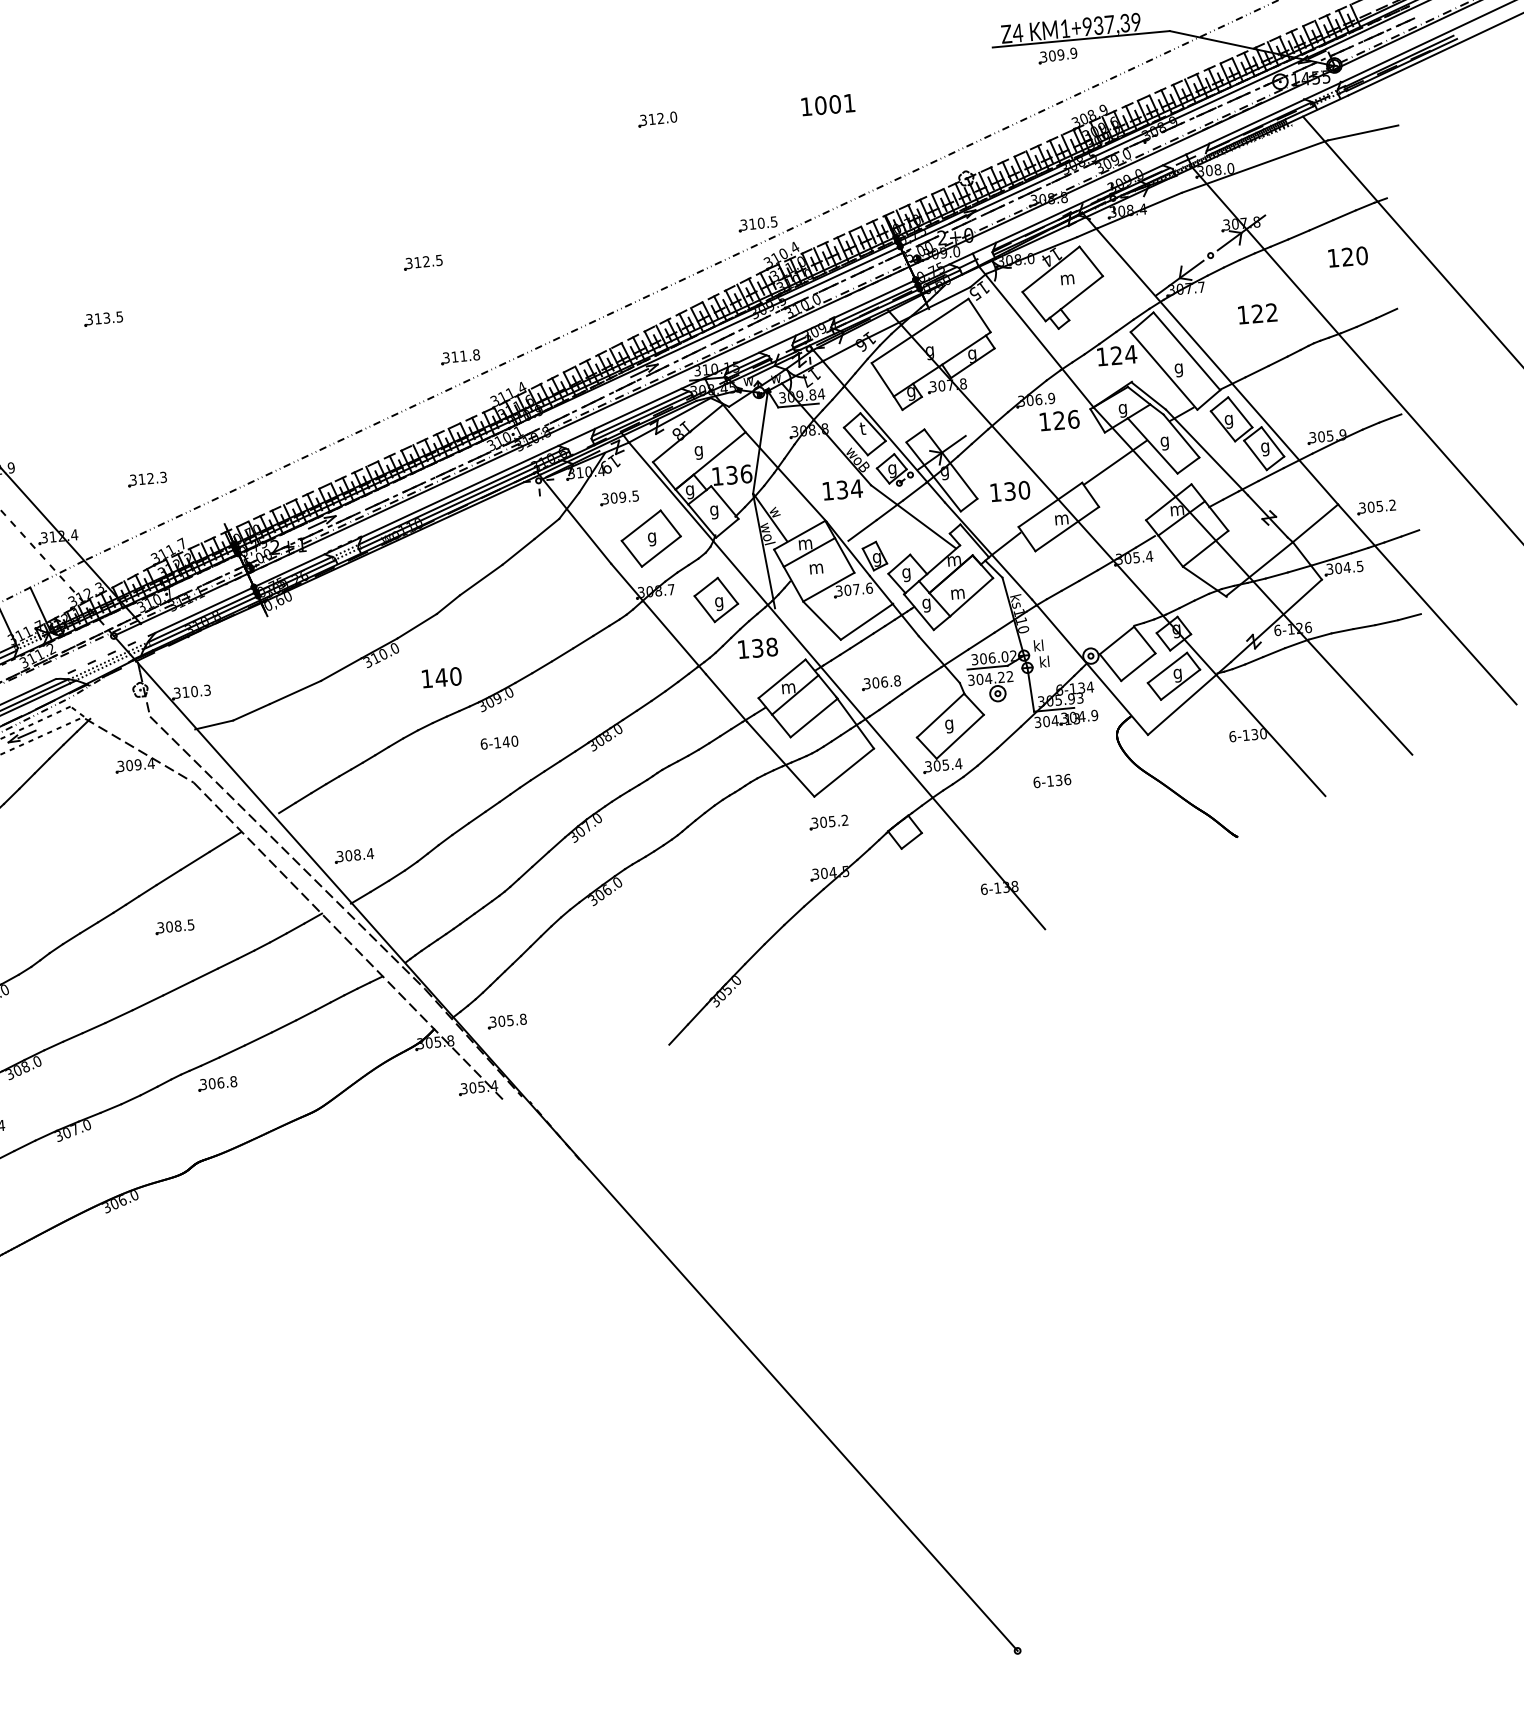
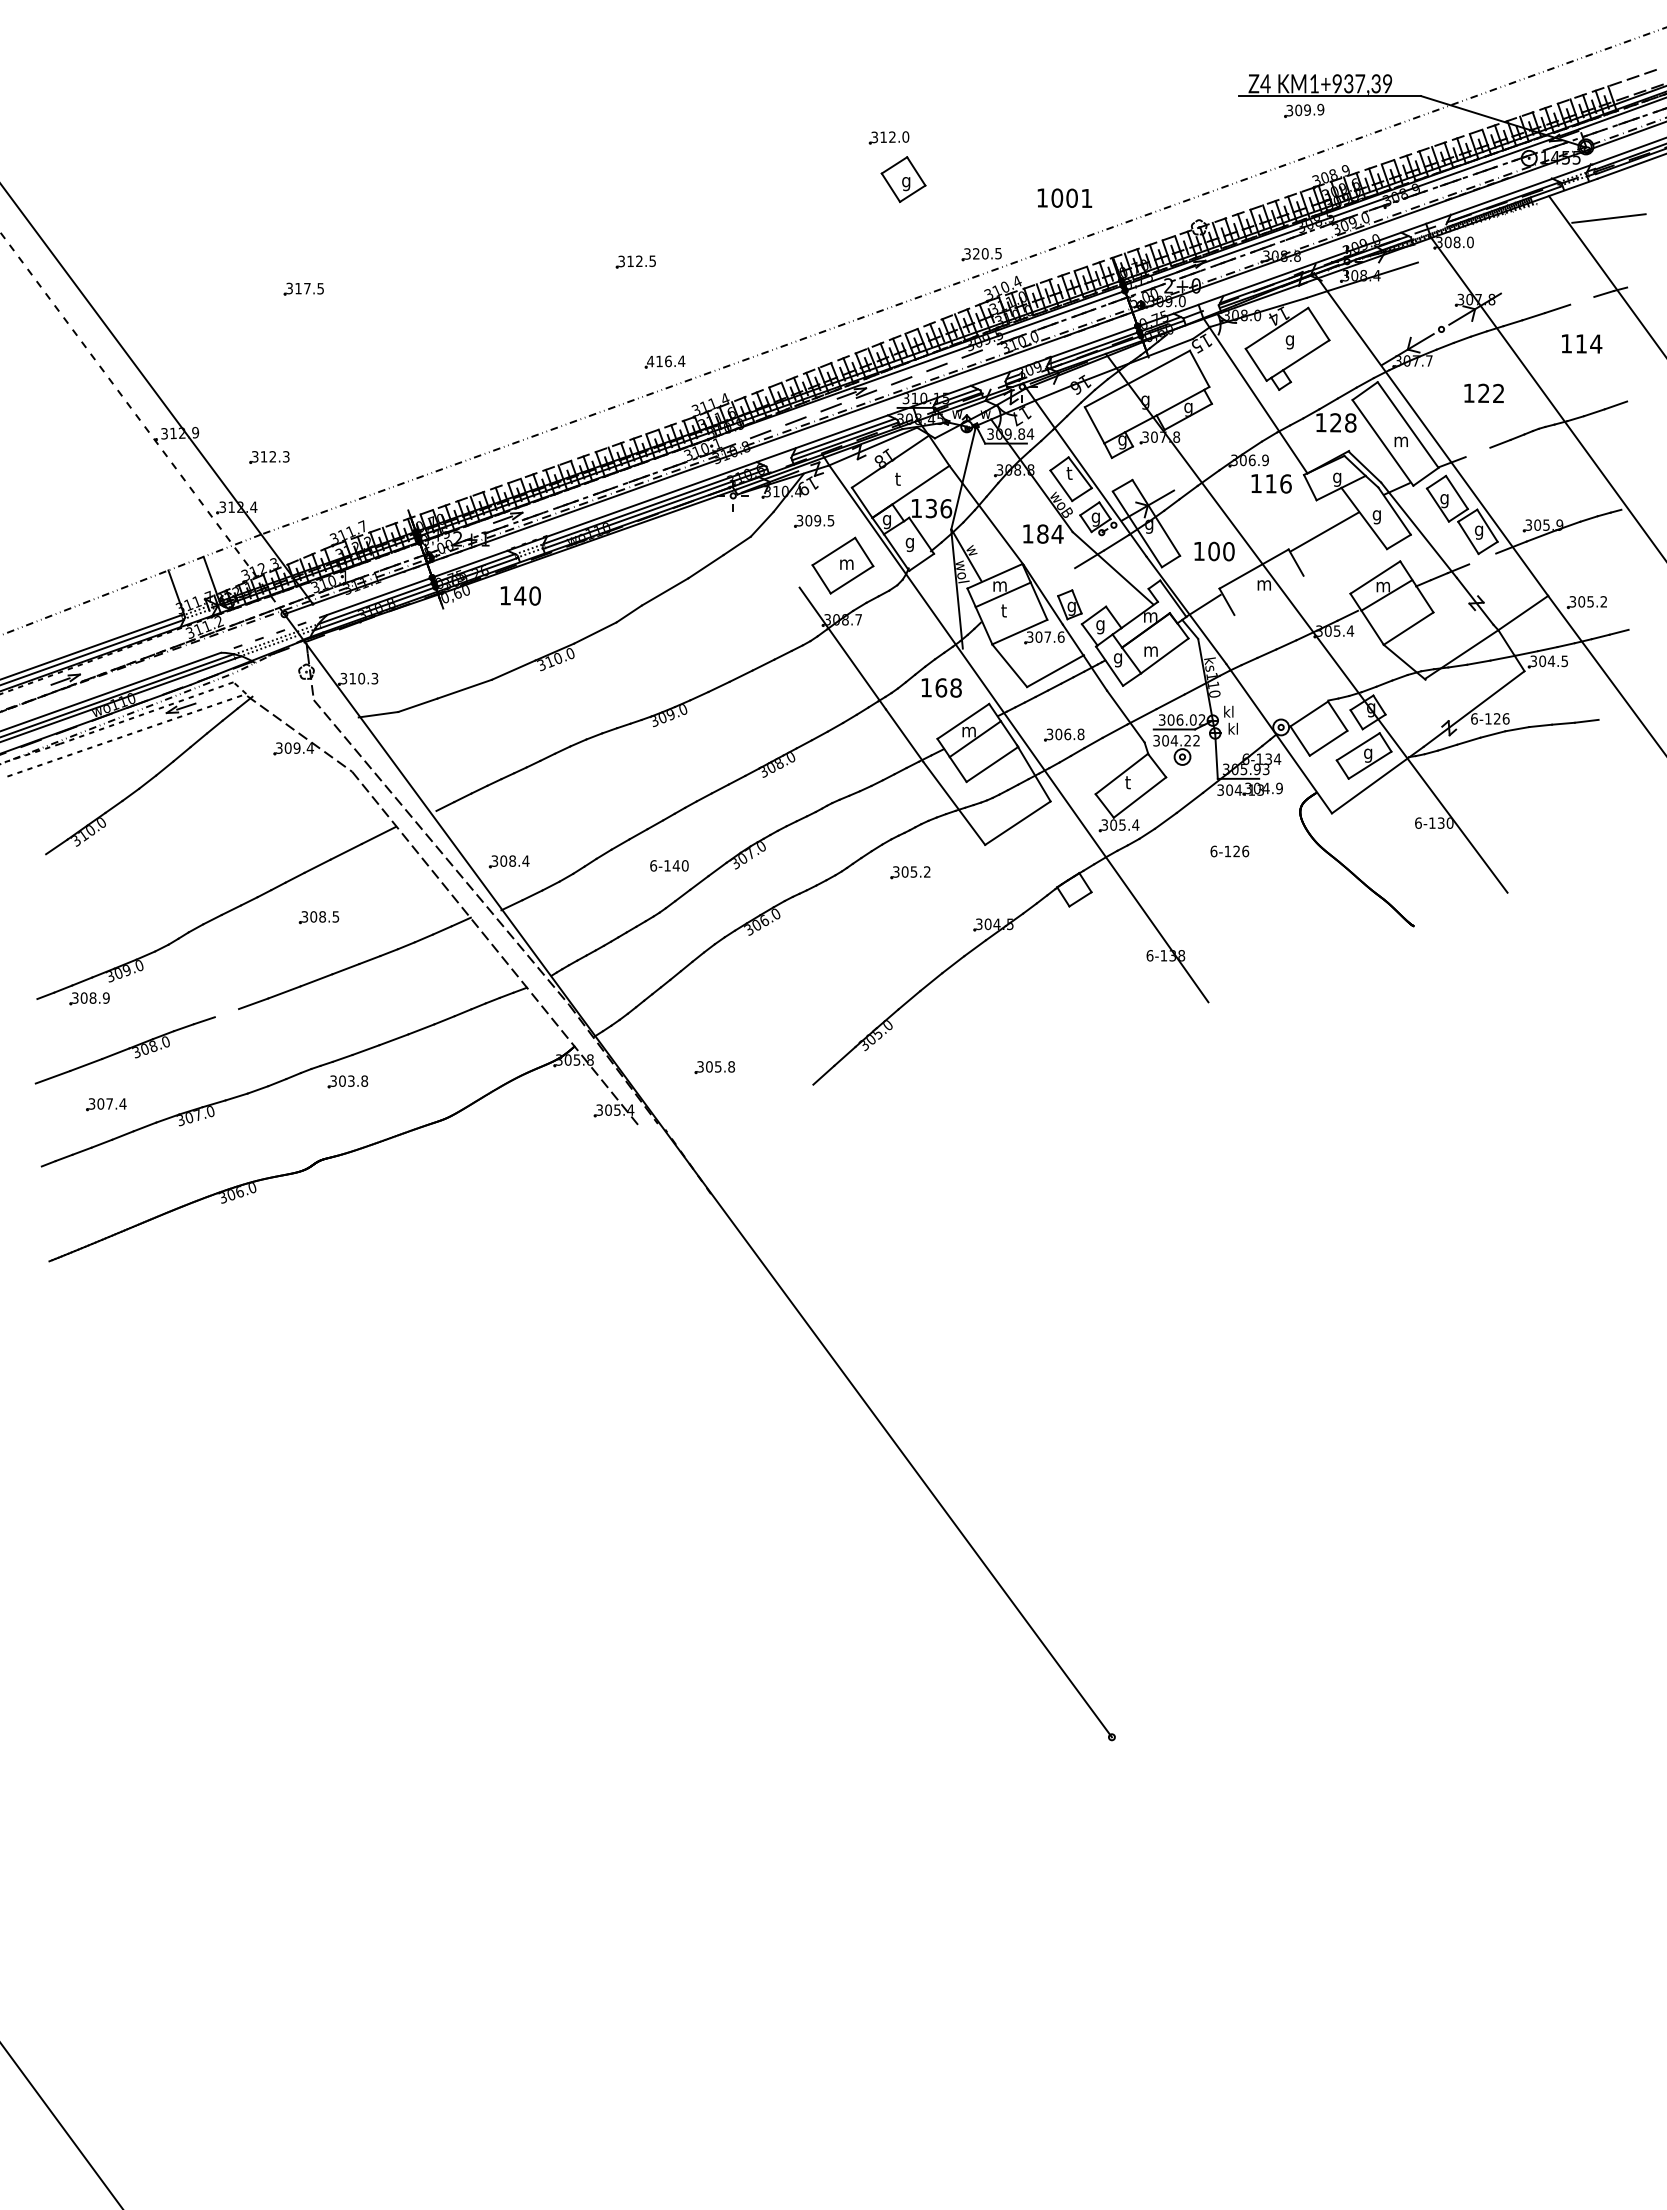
text: (827, 104) -> (1064, 197), moved
line: (1254, 166) -> (1494, 242), removed
line: (1344, 214) -> (1582, 300), removed
text: (752, 223) -> (976, 253), 310.5 -> 320.5
text: (1354, 256) -> (1588, 343), 120 -> 114
text: (1067, 281) -> (1292, 342), m -> g
text: (106, 317) -> (307, 288), 313.5 -> 317.5
text: (1130, 354) -> (1350, 422), 124 -> 128
text: (461, 356) -> (666, 361), 311.8 -> 416.4
text: (1181, 369) -> (1400, 443), g -> m
line: (1256, 371) -> (1477, 452), removed
line: (650, 373) -> (857, 396), removed
text: (1058, 420) -> (1270, 483), 126 -> 116
text: (698, 450) -> (899, 480), g -> t
line: (1271, 474) -> (1482, 558), removed
part: (147, 479) -> (269, 457), moved
text: (841, 489) -> (1042, 533), 134 -> 184
text: (1009, 491) -> (1213, 551), 130 -> 100
line: (576, 520) -> (768, 540), removed
line: (1066, 528) -> (1268, 594), removed
line: (862, 530) -> (1059, 577), removed
text: (654, 539) -> (846, 566), g -> m
text: (815, 567) -> (1008, 610), m -> t
line: (1252, 580) -> (1453, 665), removed
part: (716, 599) -> (903, 179), moved
line: (1409, 616) -> (1610, 717), removed
text: (757, 647) -> (941, 687), 138 -> 168
text: (441, 677) -> (520, 595), moved
text: (948, 725) -> (1129, 784), g -> t
text: (499, 742) -> (669, 865), moved
text: (1058, 780) -> (1236, 851), 6-136 -> 6-126
part: (828, 822) -> (910, 872), moved
part: (506, 1021) -> (714, 1067), moved
line: (93, 1028) -> (226, 1013), removed
text: (220, 1082) -> (351, 1080), 306.8 -> 303.8

